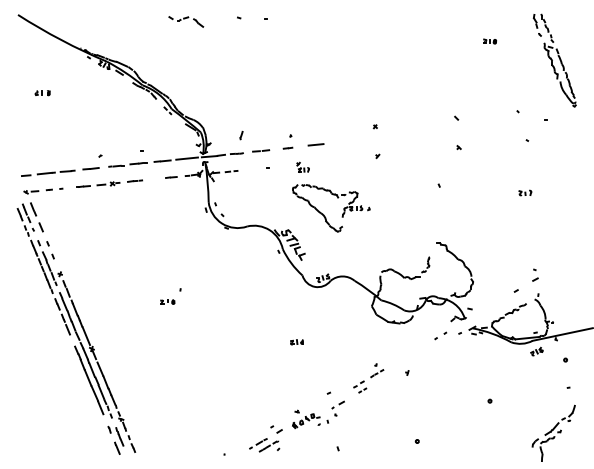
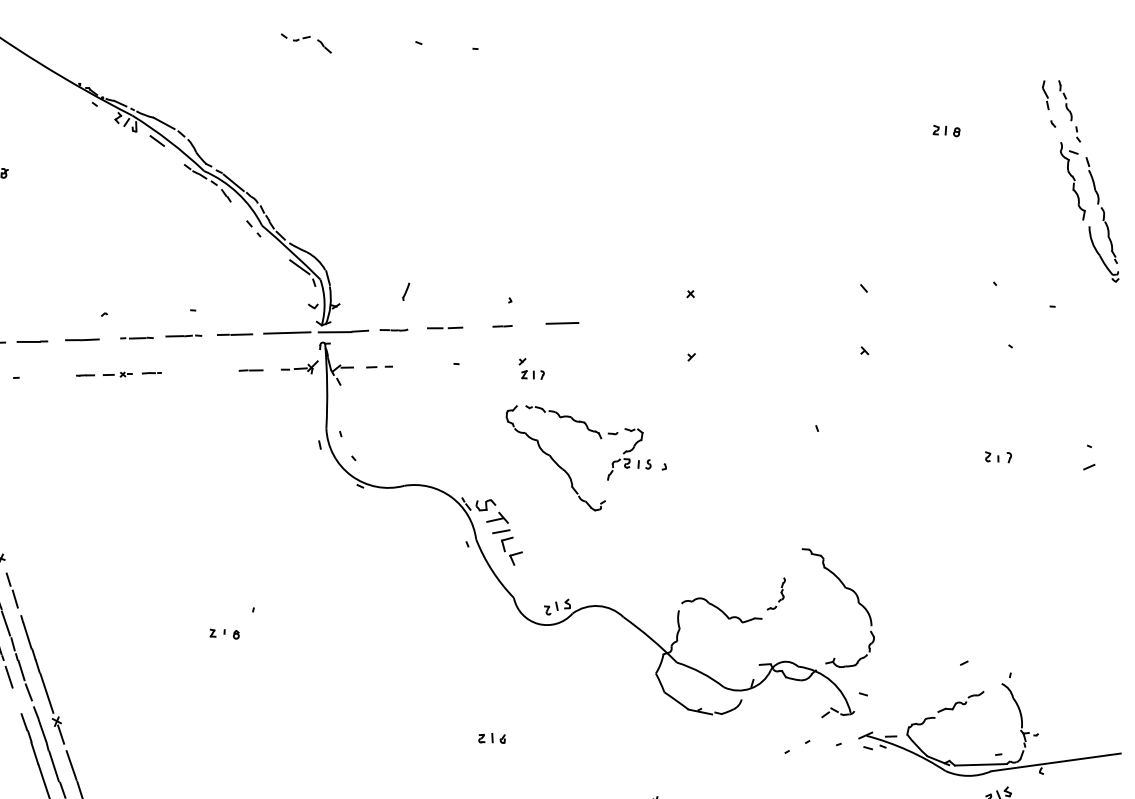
part: (186, 21) -> (306, 42), size x0.7
part: (109, 183) -> (119, 373), size x0.6
part: (535, 274) -> (1090, 456), moved

